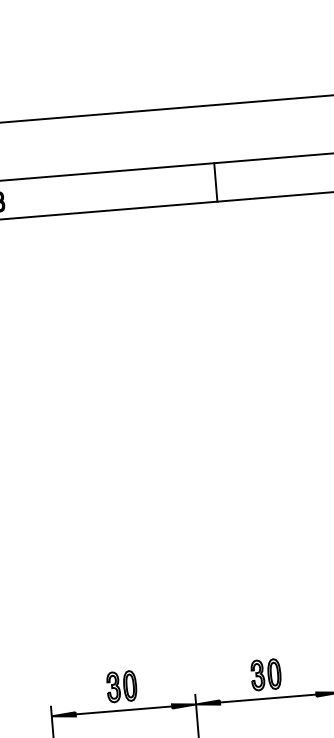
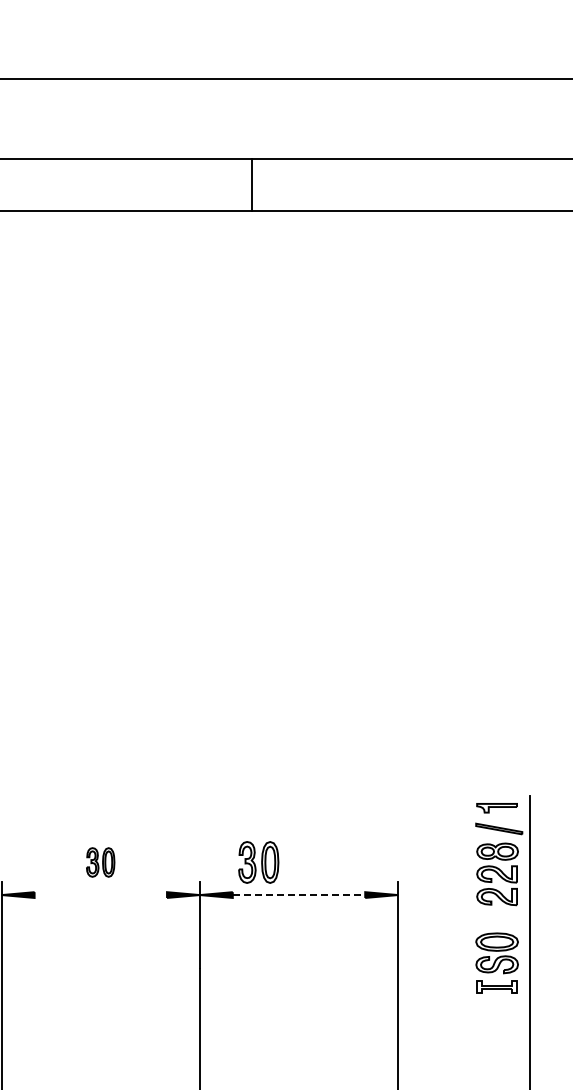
line: (215, 182) -> (252, 184), moved
part: (265, 674) -> (258, 862), moved
part: (121, 686) -> (100, 862), size x0.7
line: (268, 698) -> (299, 895), solid -> dashed
line: (123, 710) -> (100, 895), removed

